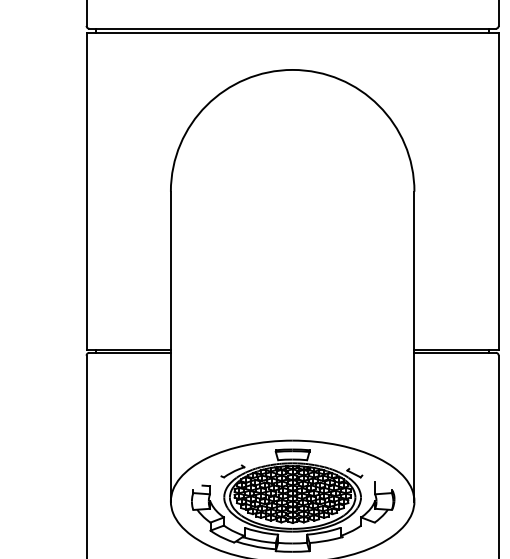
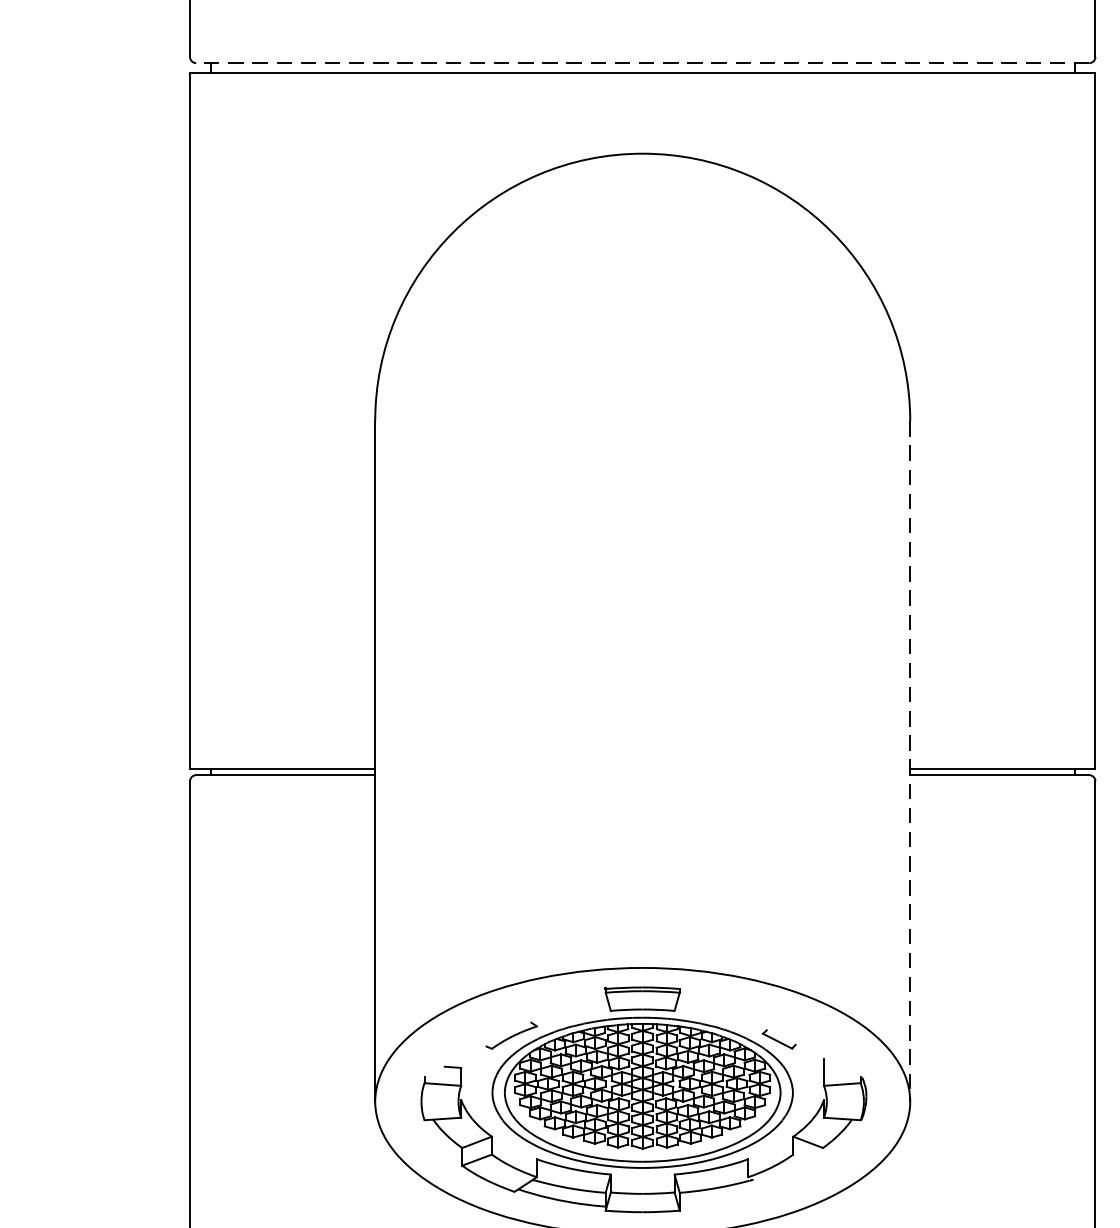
line: (292, 28) -> (642, 62), solid -> dashed
line: (414, 346) -> (910, 761), solid -> dashed

